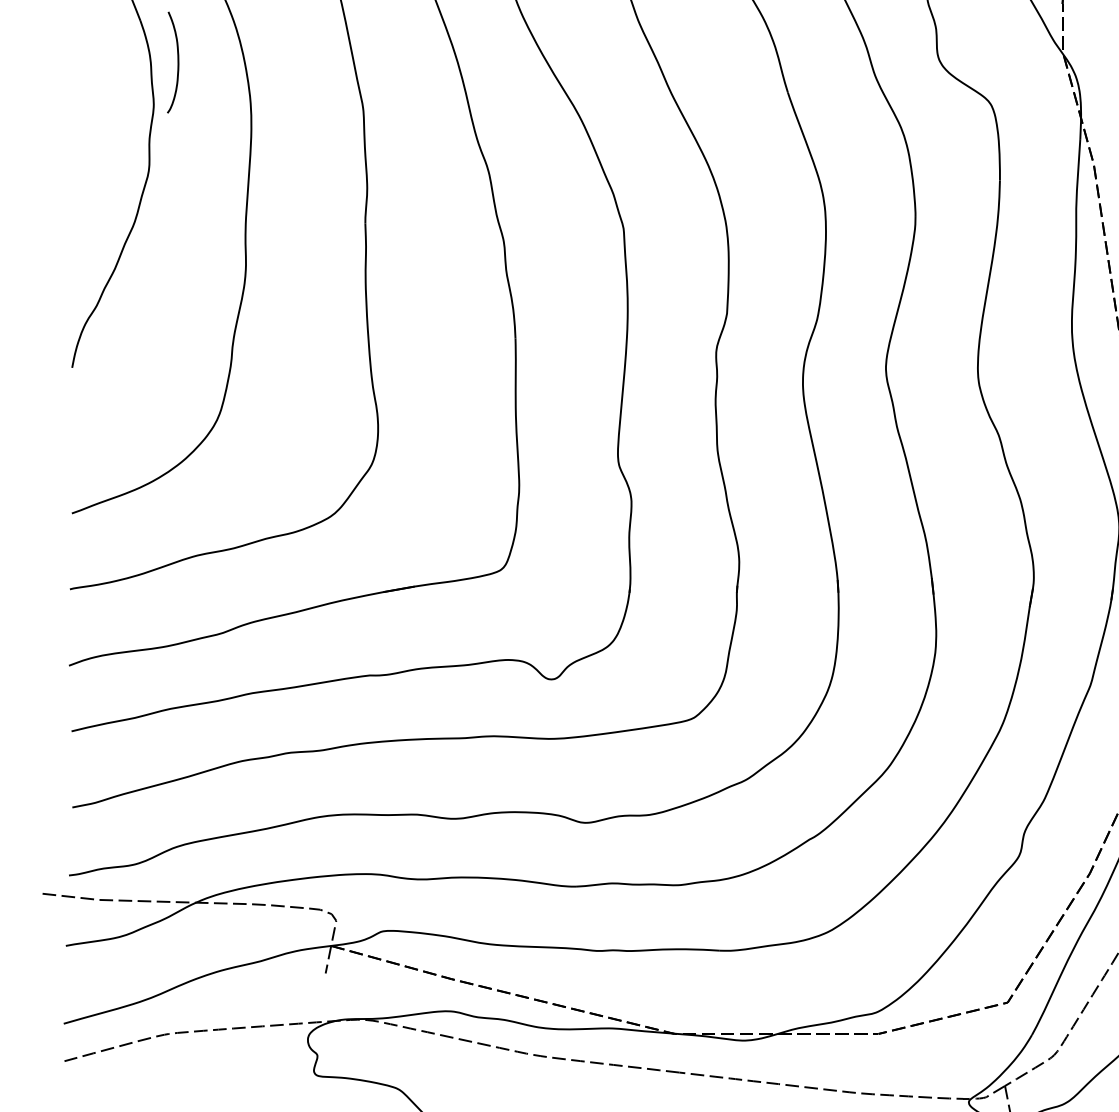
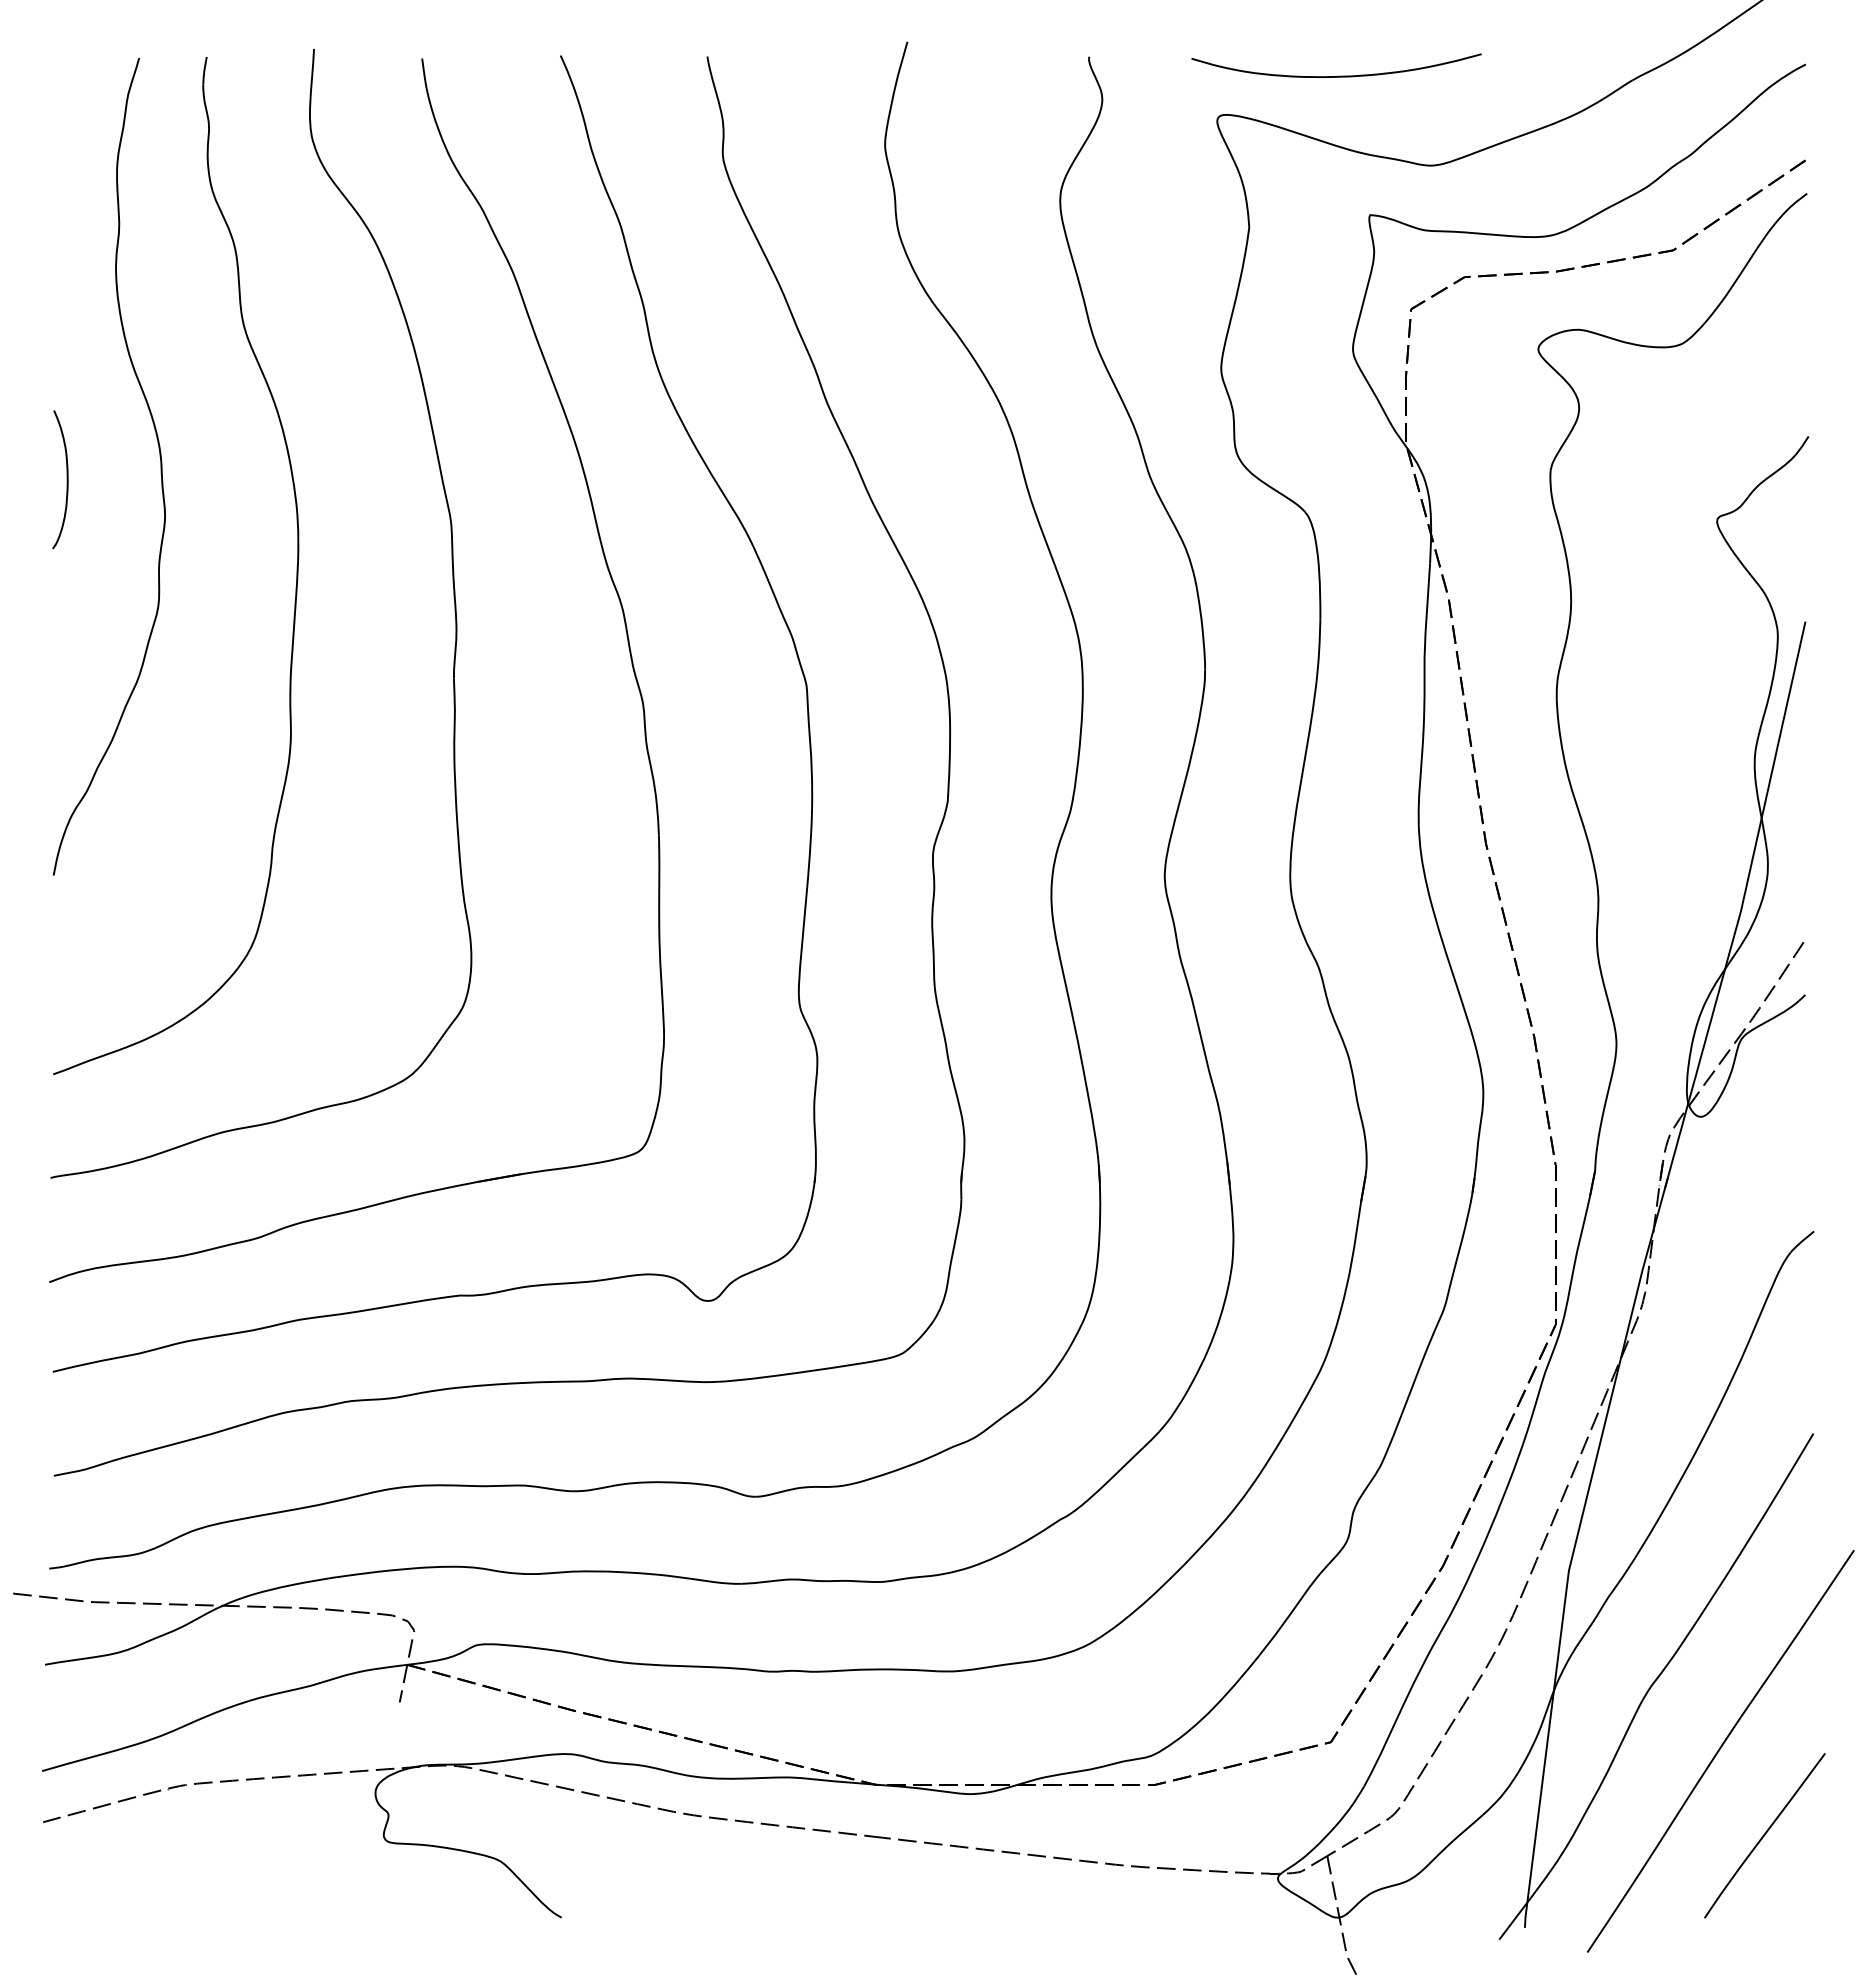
curve: (177, 62) -> (66, 479), moved

